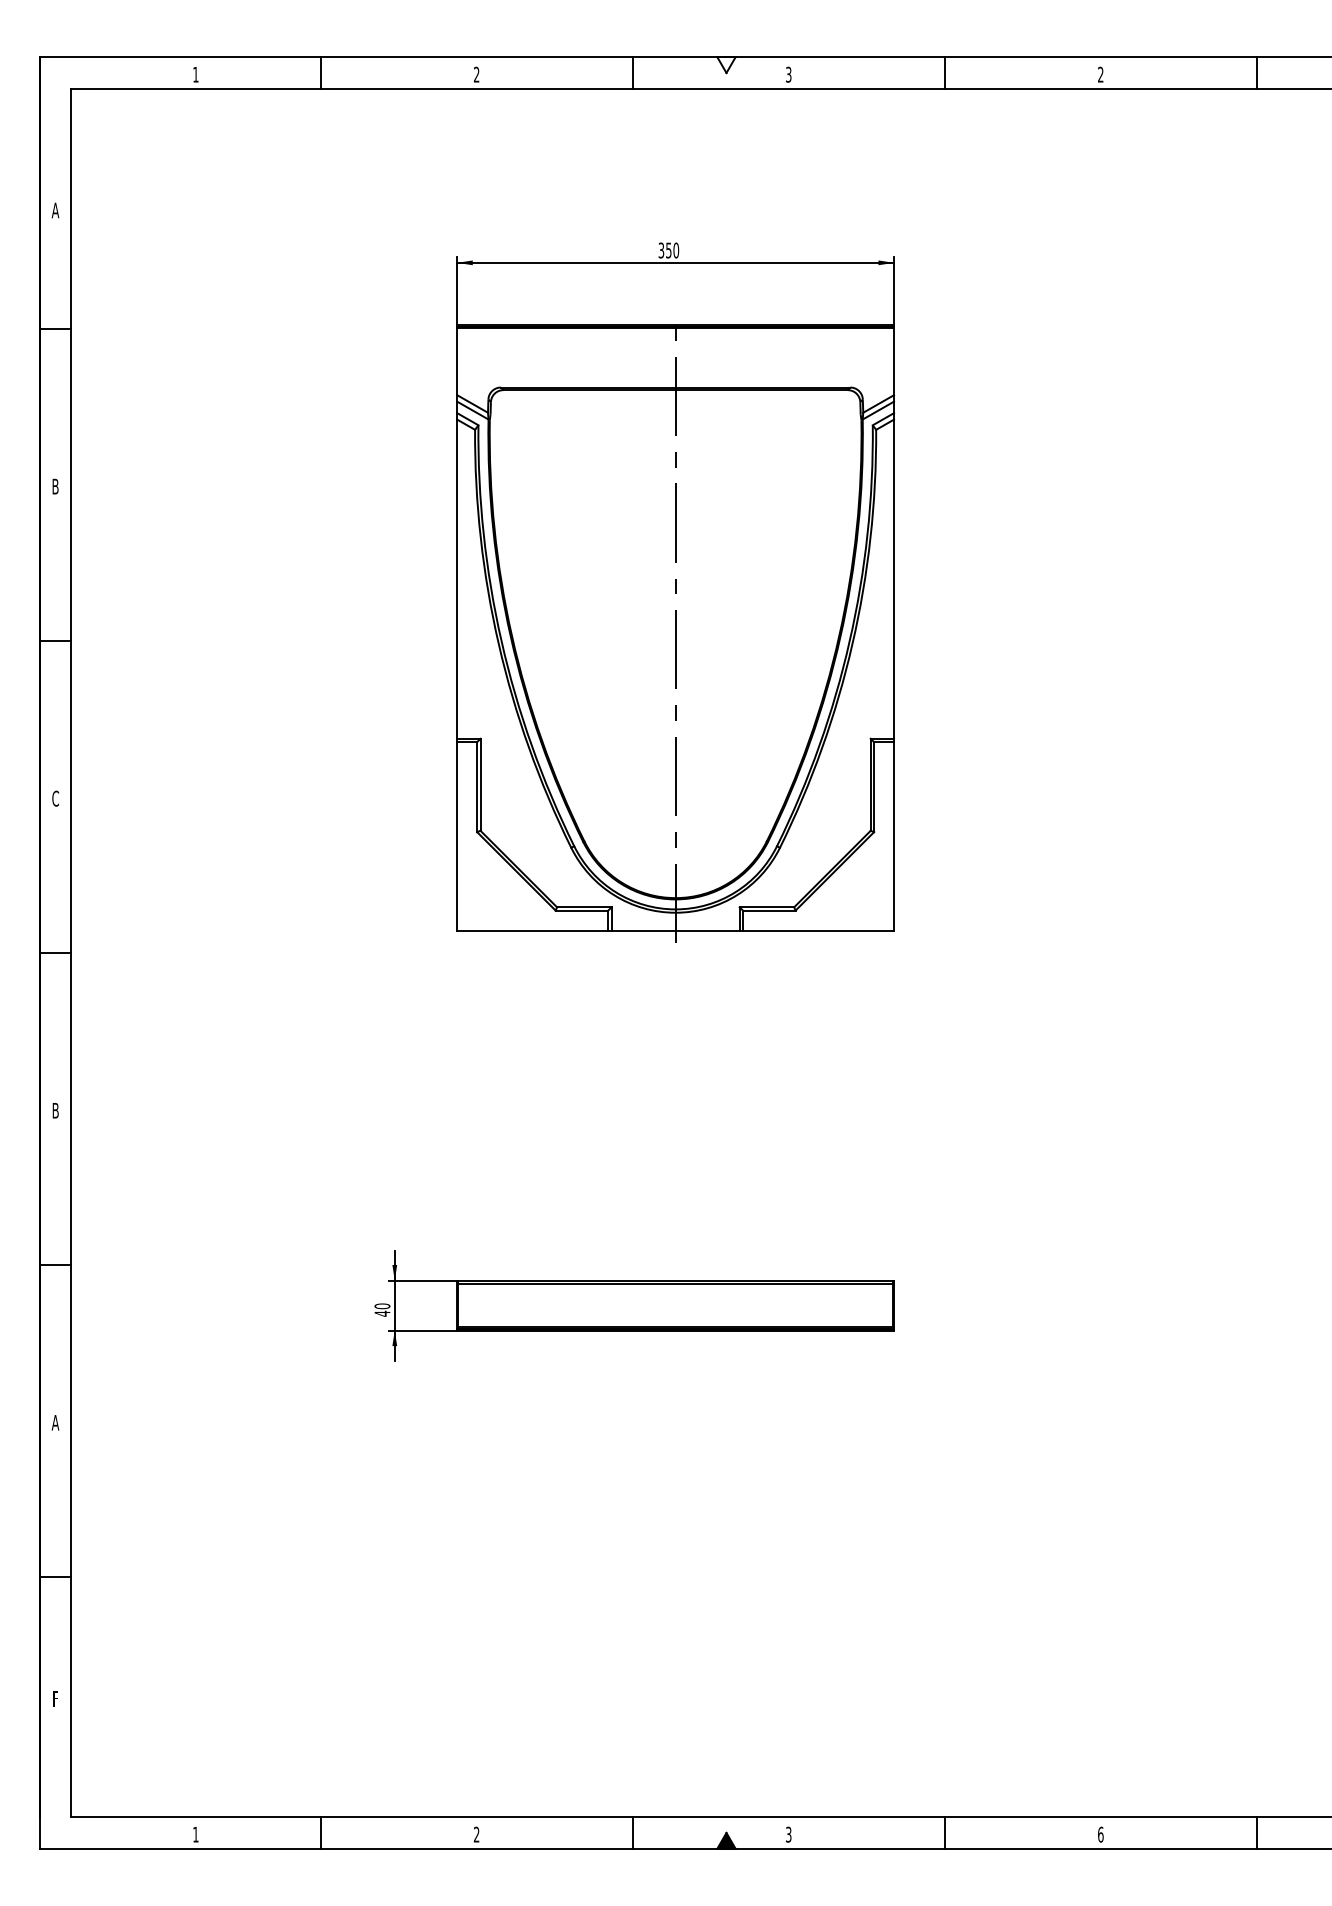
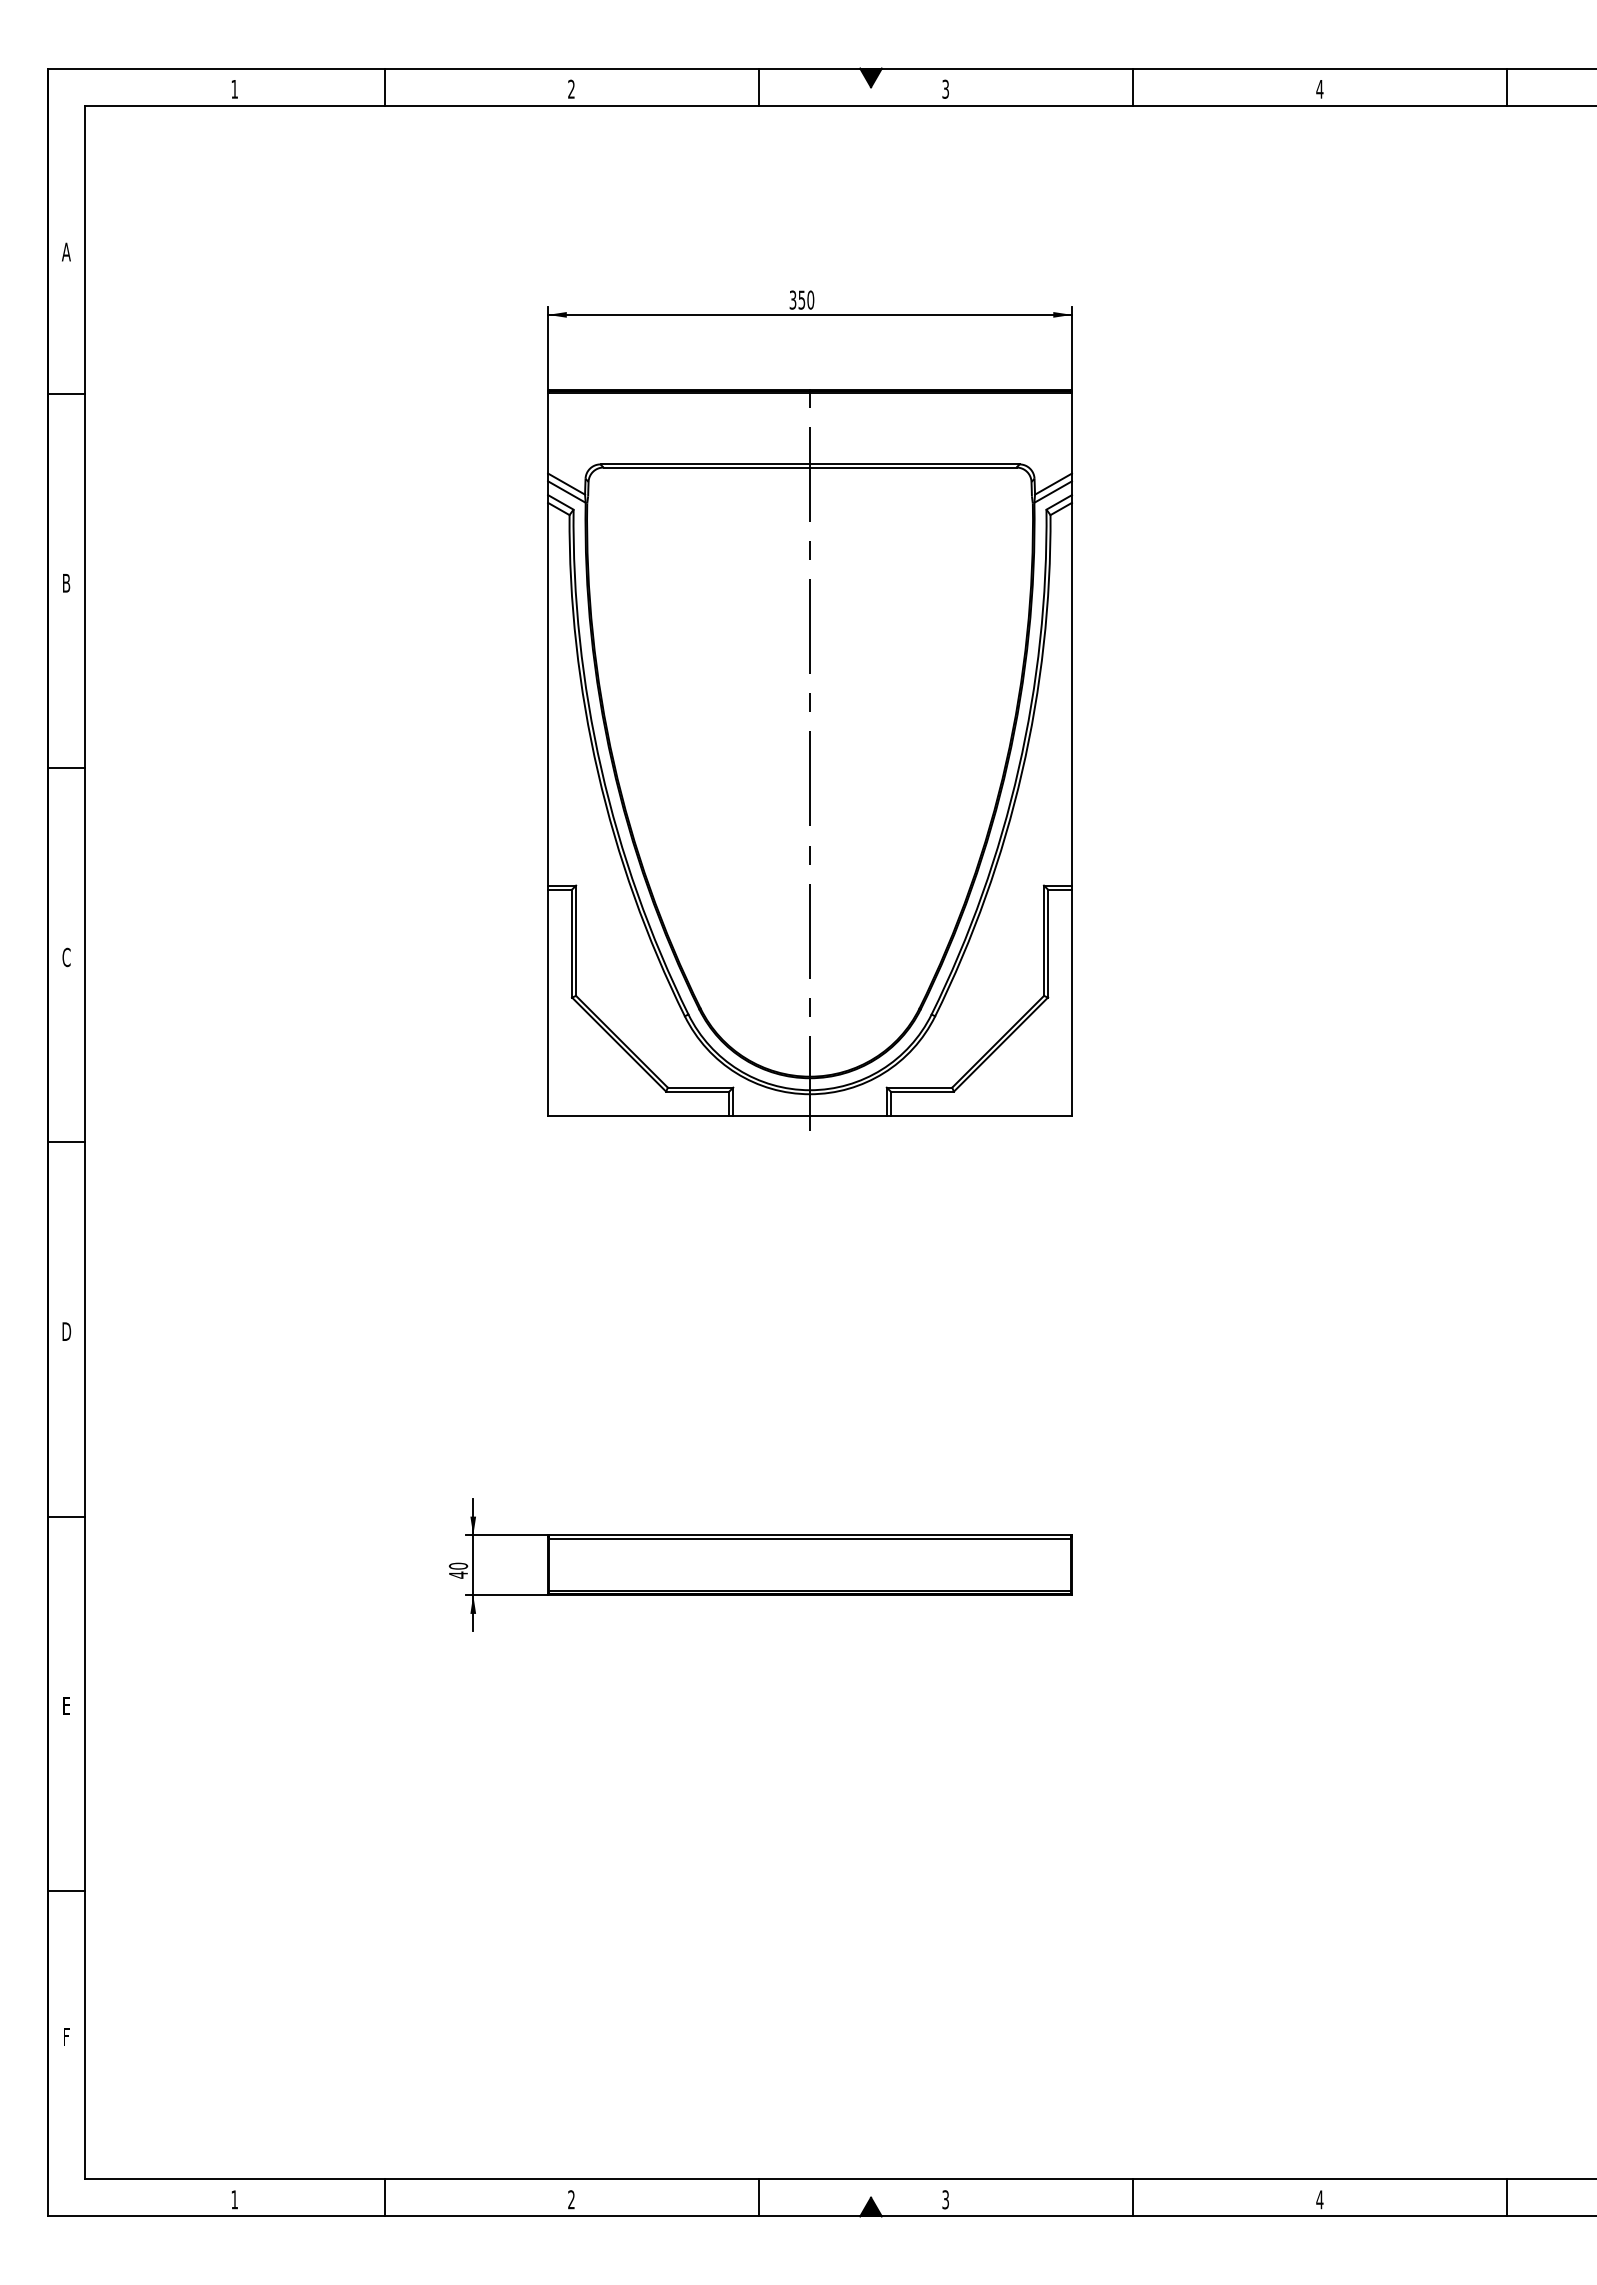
fill: (726, 64) -> (870, 77), added
text: (1100, 74) -> (1319, 88), 2 -> 4
text: (55, 1110) -> (66, 1331), B -> D
text: (54, 1422) -> (65, 1705), A -> E
text: (1100, 1834) -> (1319, 2199), 6 -> 4

